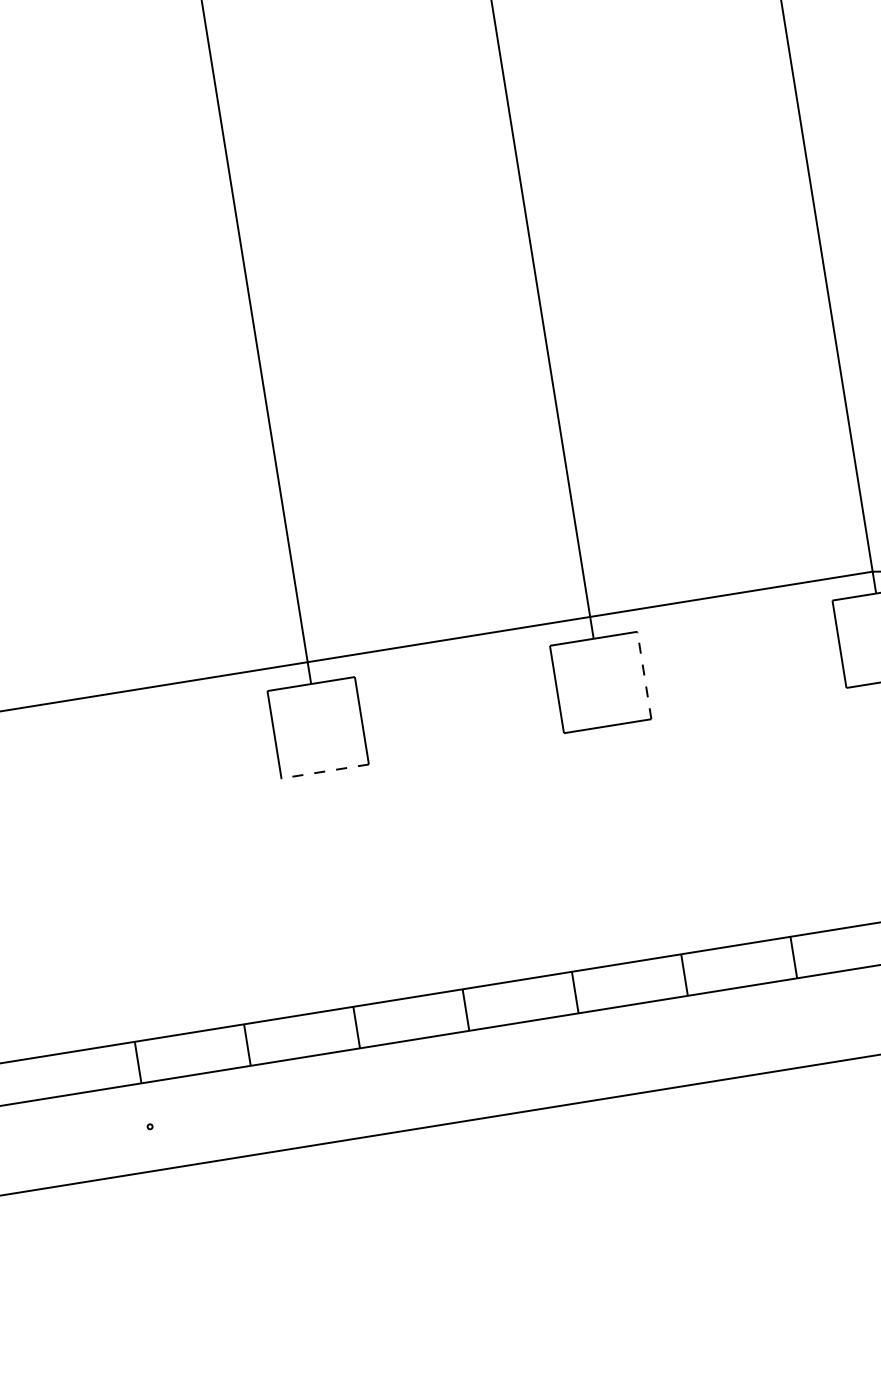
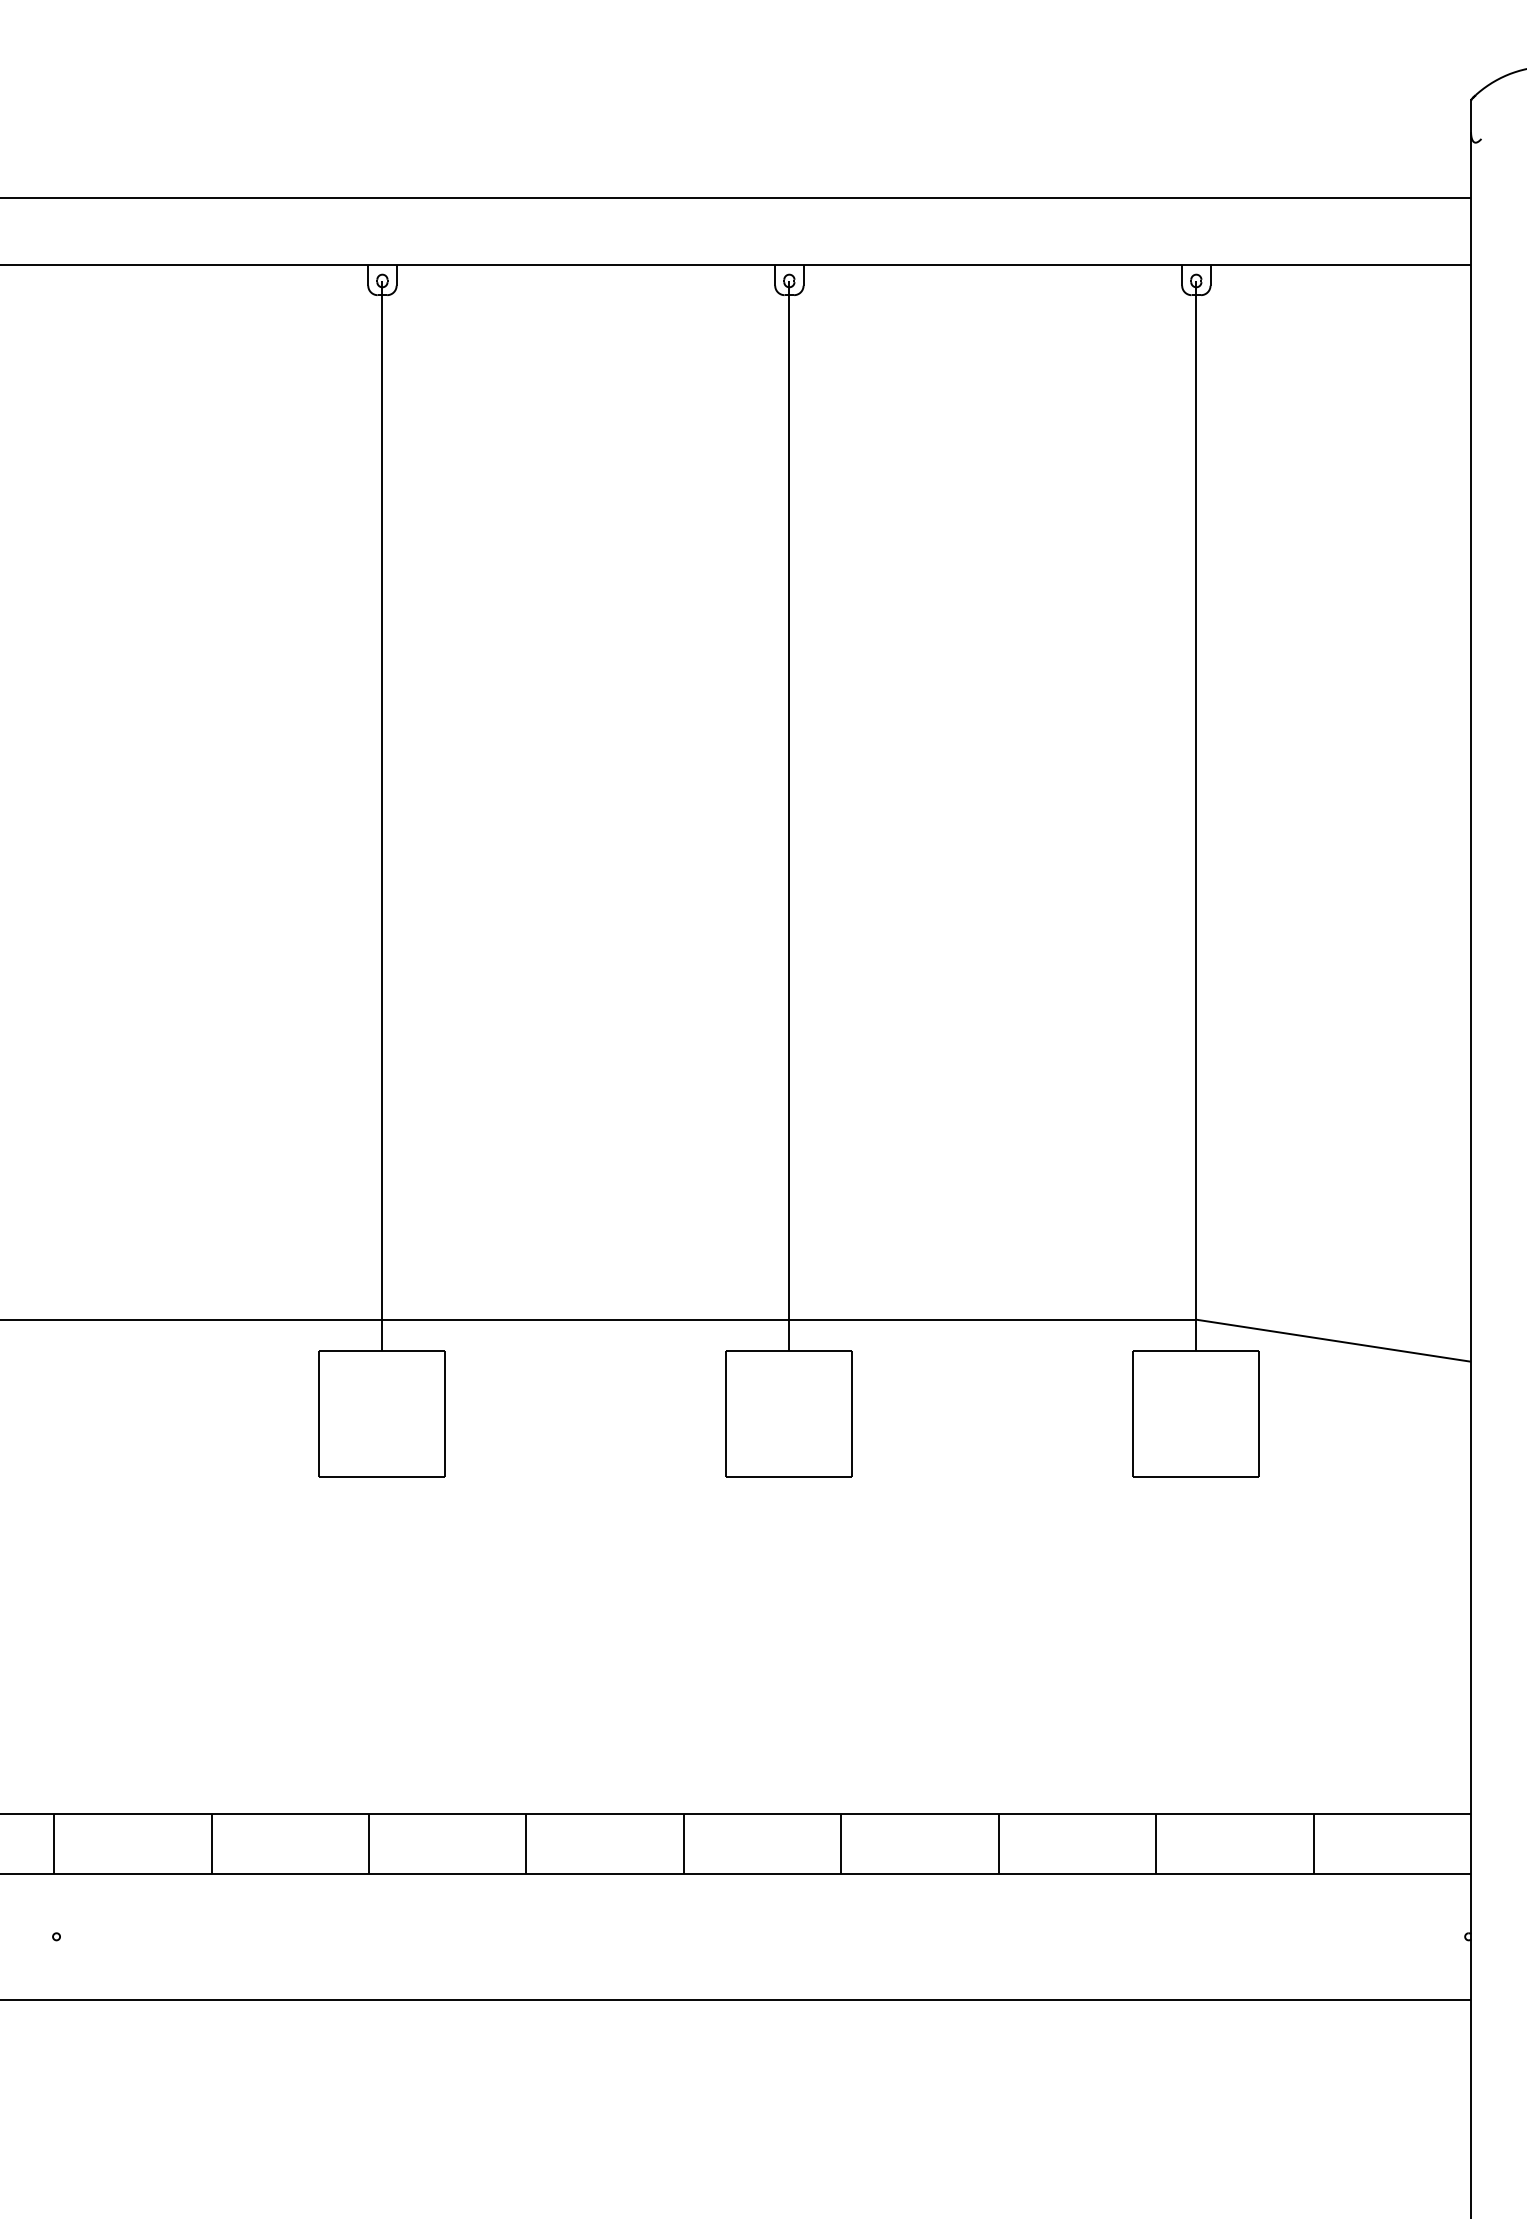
line: (644, 675) -> (852, 1414), dashed -> solid
line: (325, 771) -> (382, 1477), dashed -> solid

